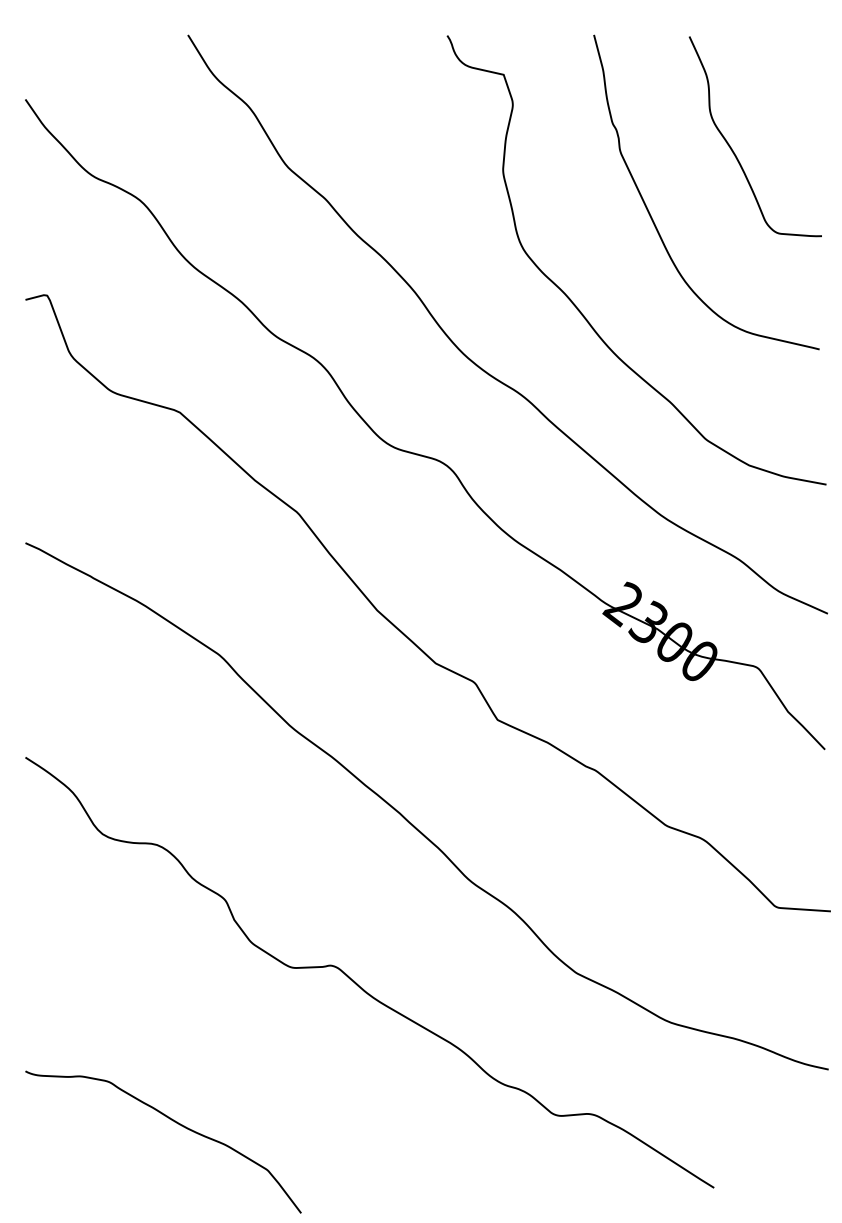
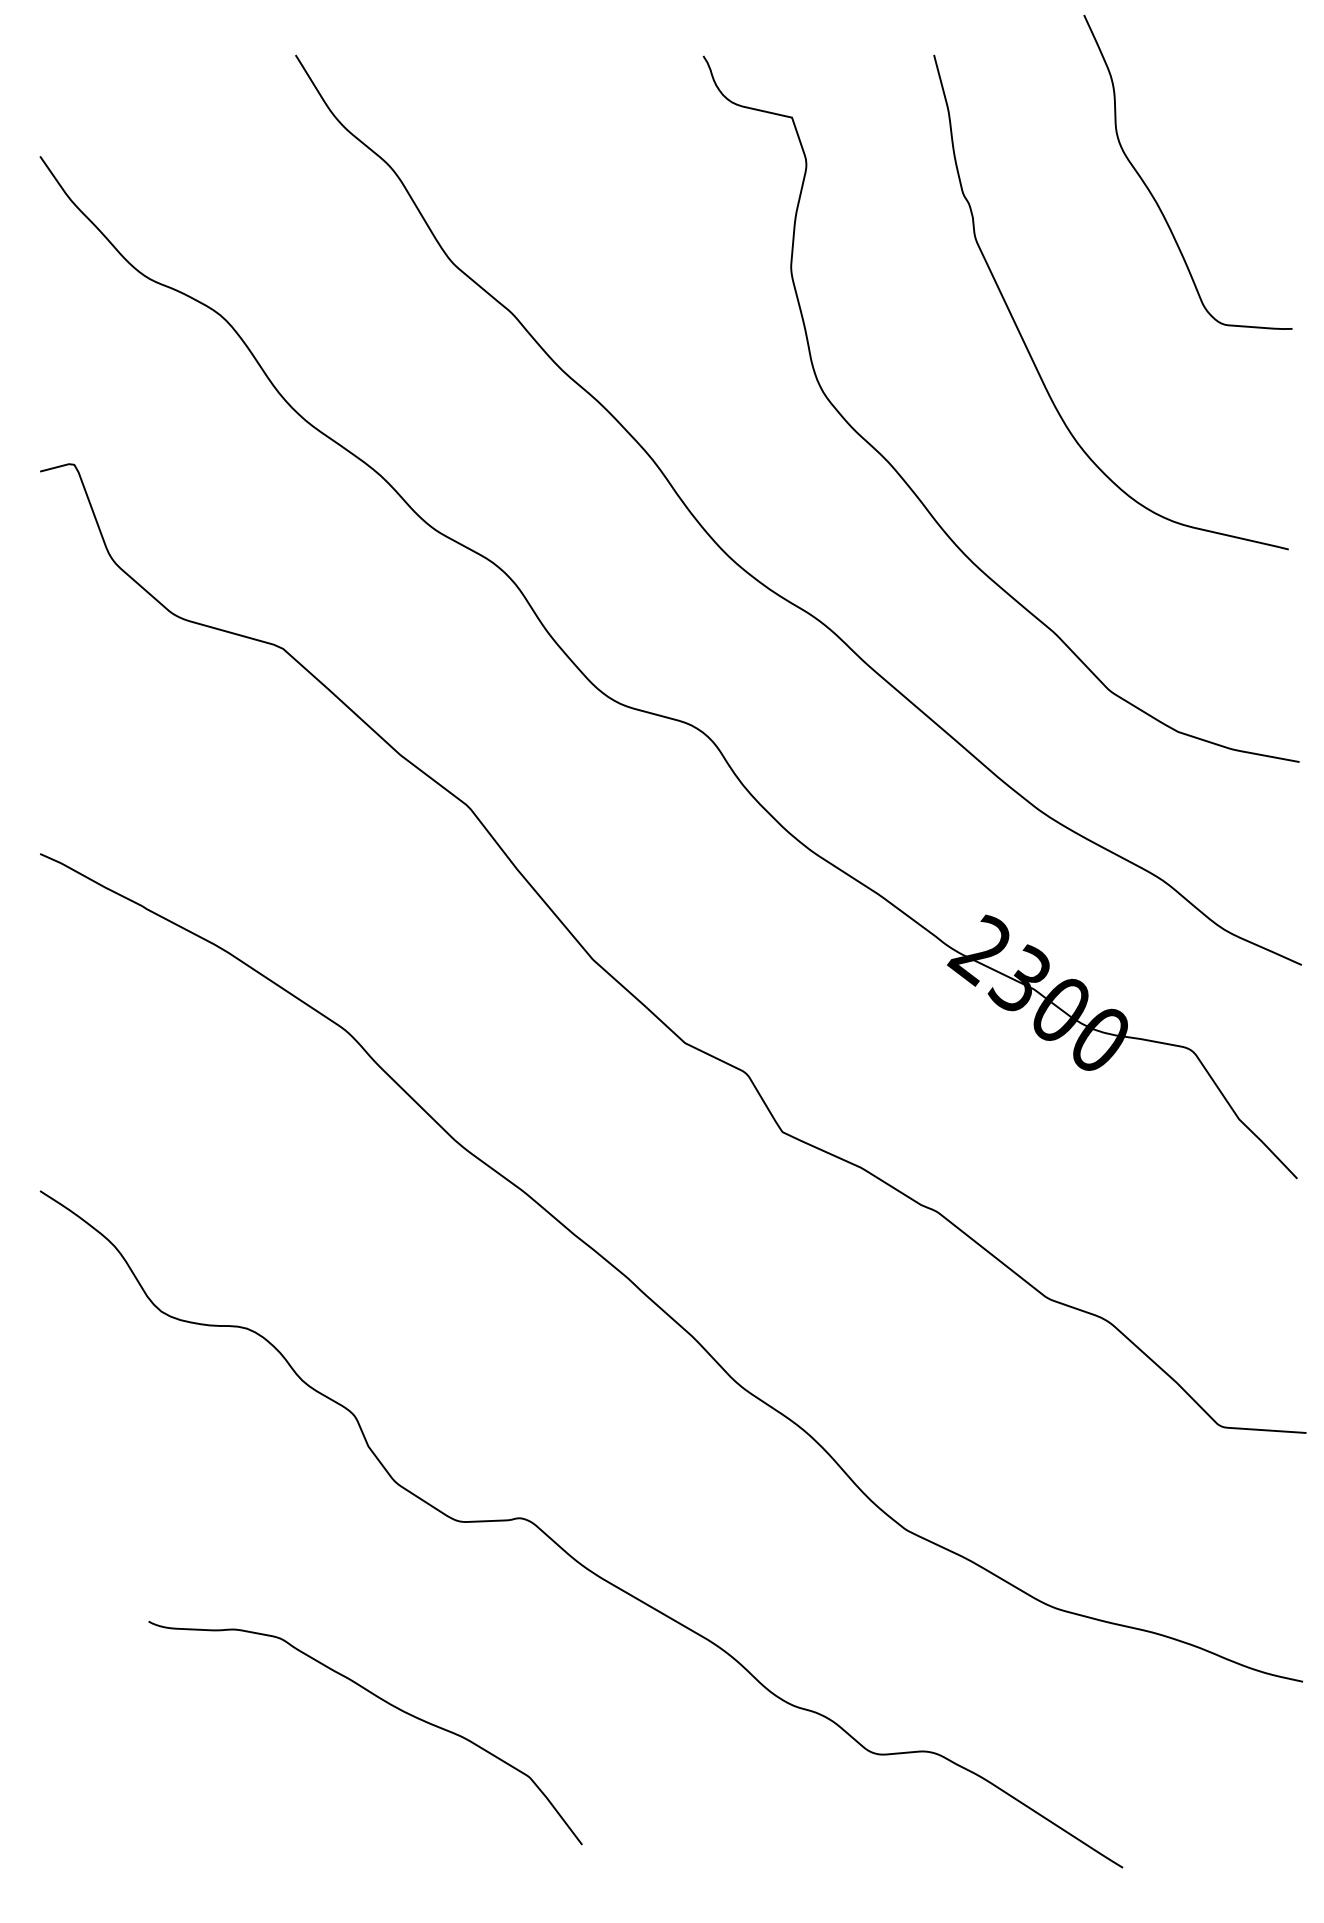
curve: (732, 148) -> (1151, 191), moved
curve: (174, 1122) -> (382, 1702), moved

